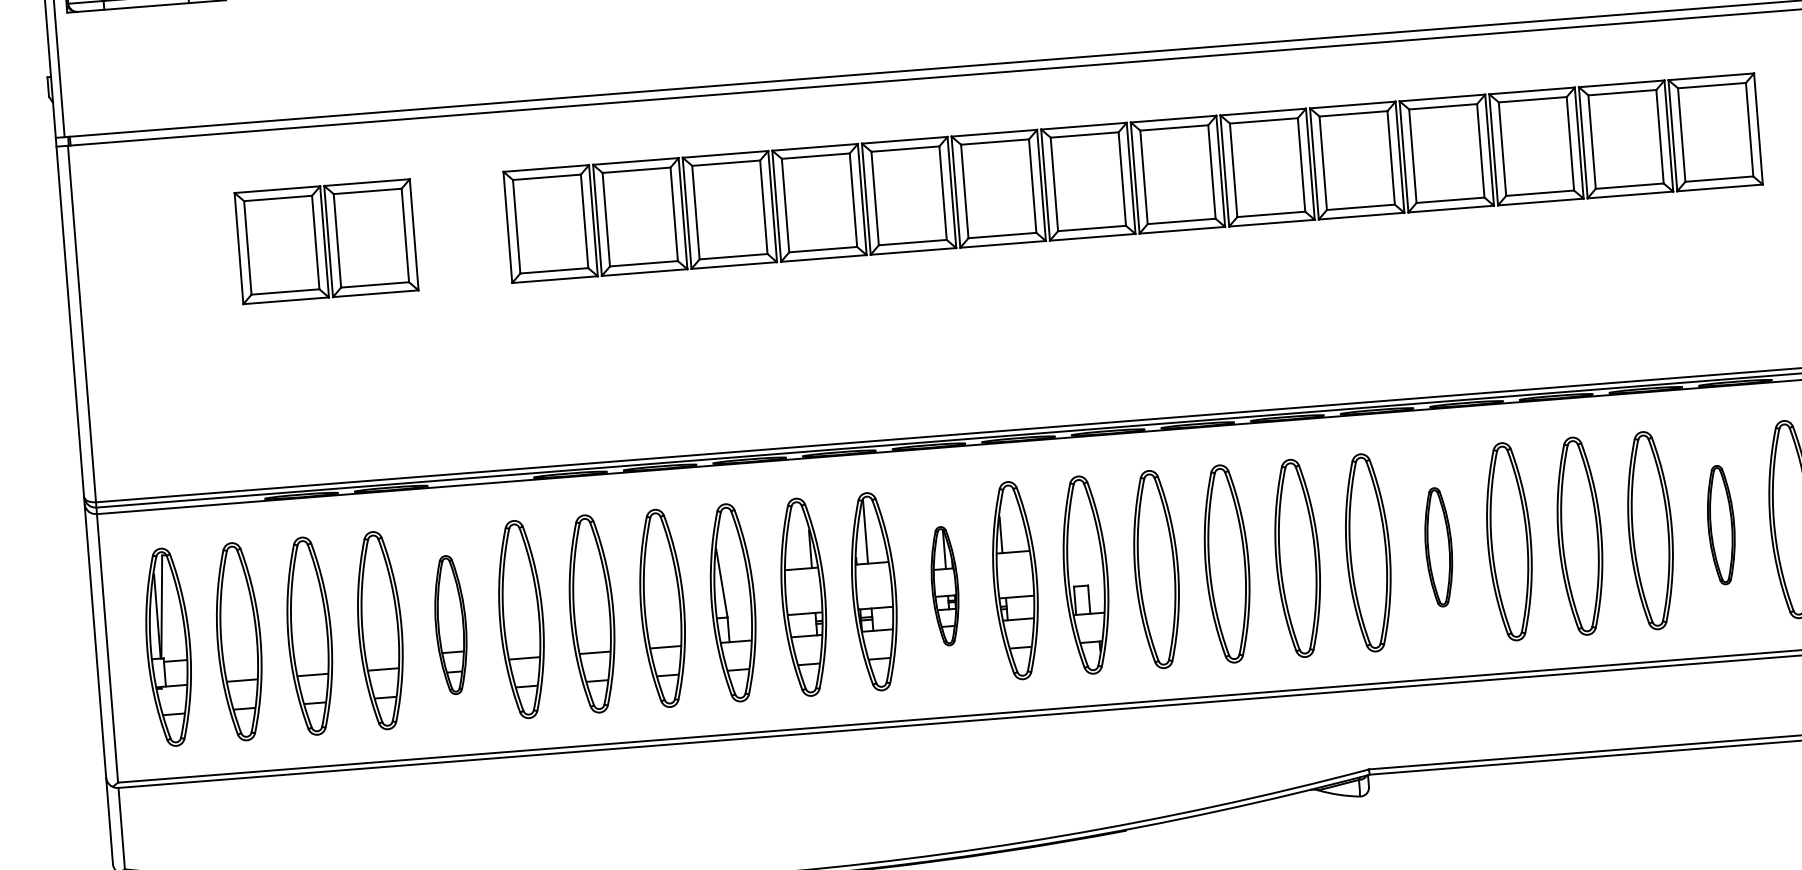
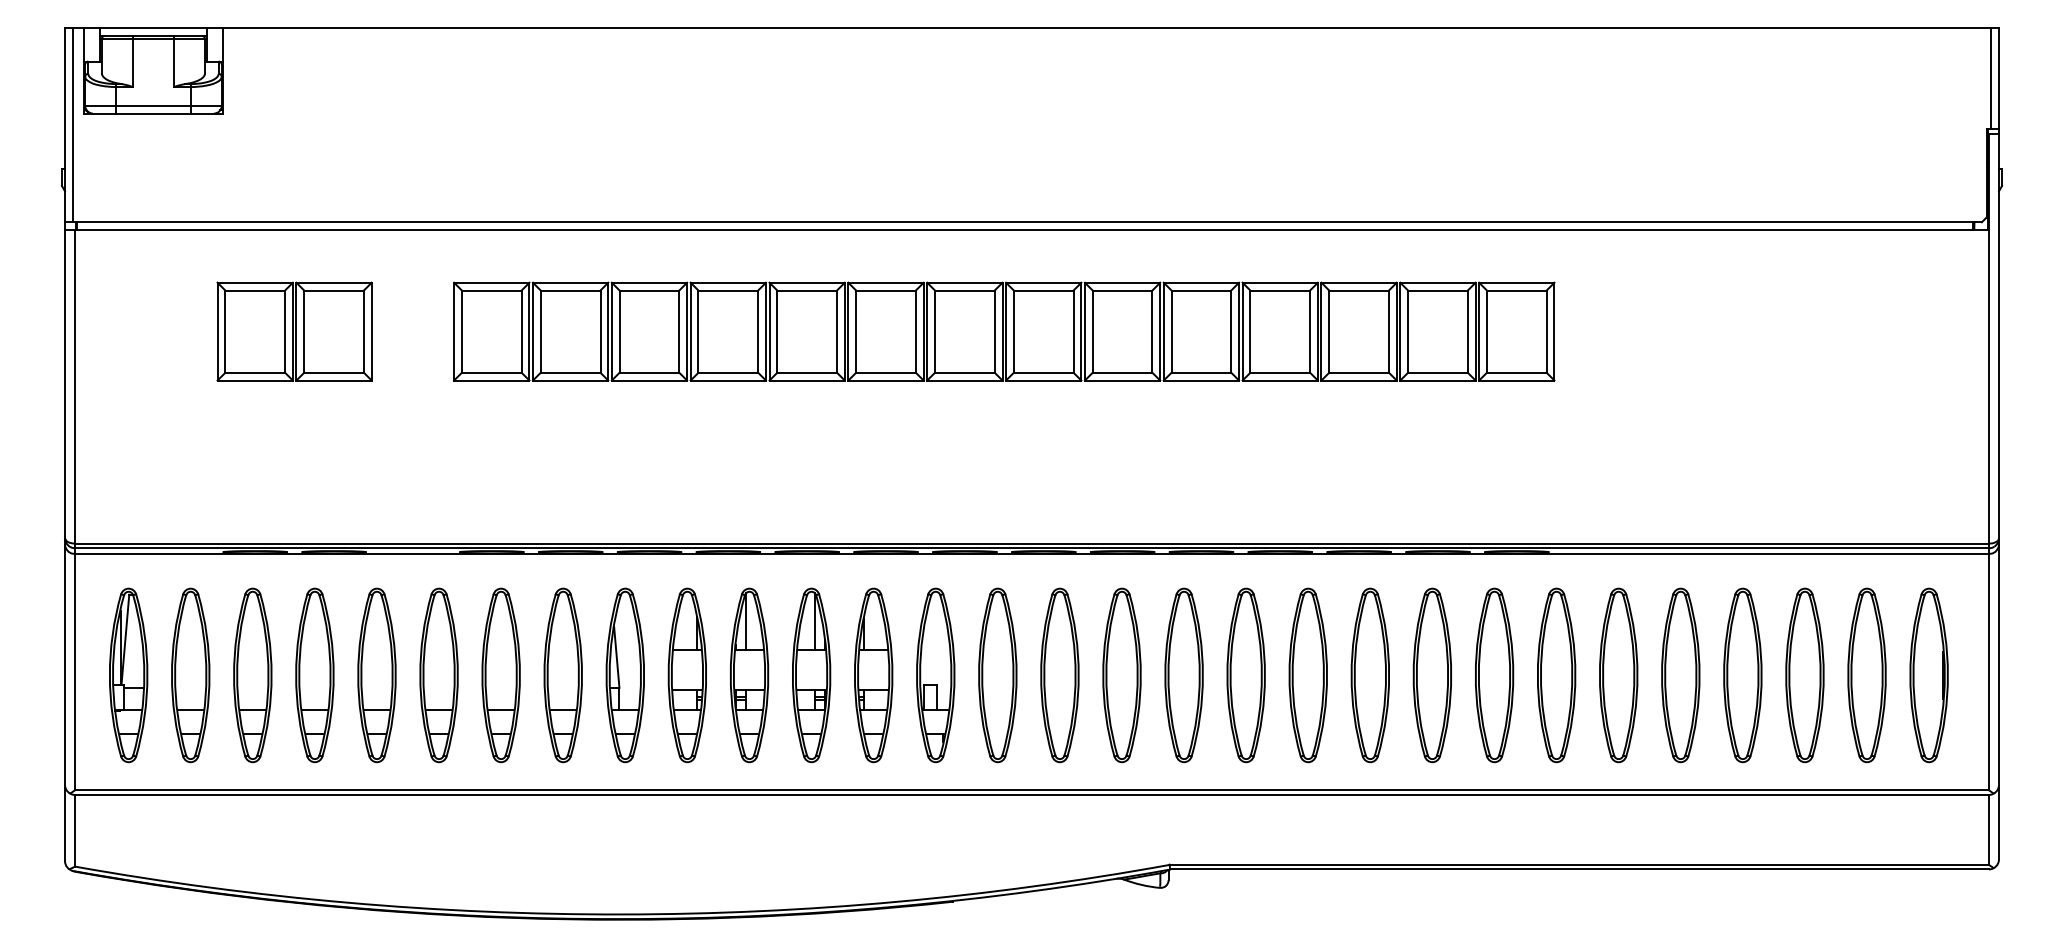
part: (1721, 525) -> (1494, 675), size x1.67
part: (1438, 547) -> (1245, 675), size x1.67
part: (944, 586) -> (811, 675), size x1.67
part: (450, 625) -> (376, 675), size x1.43

